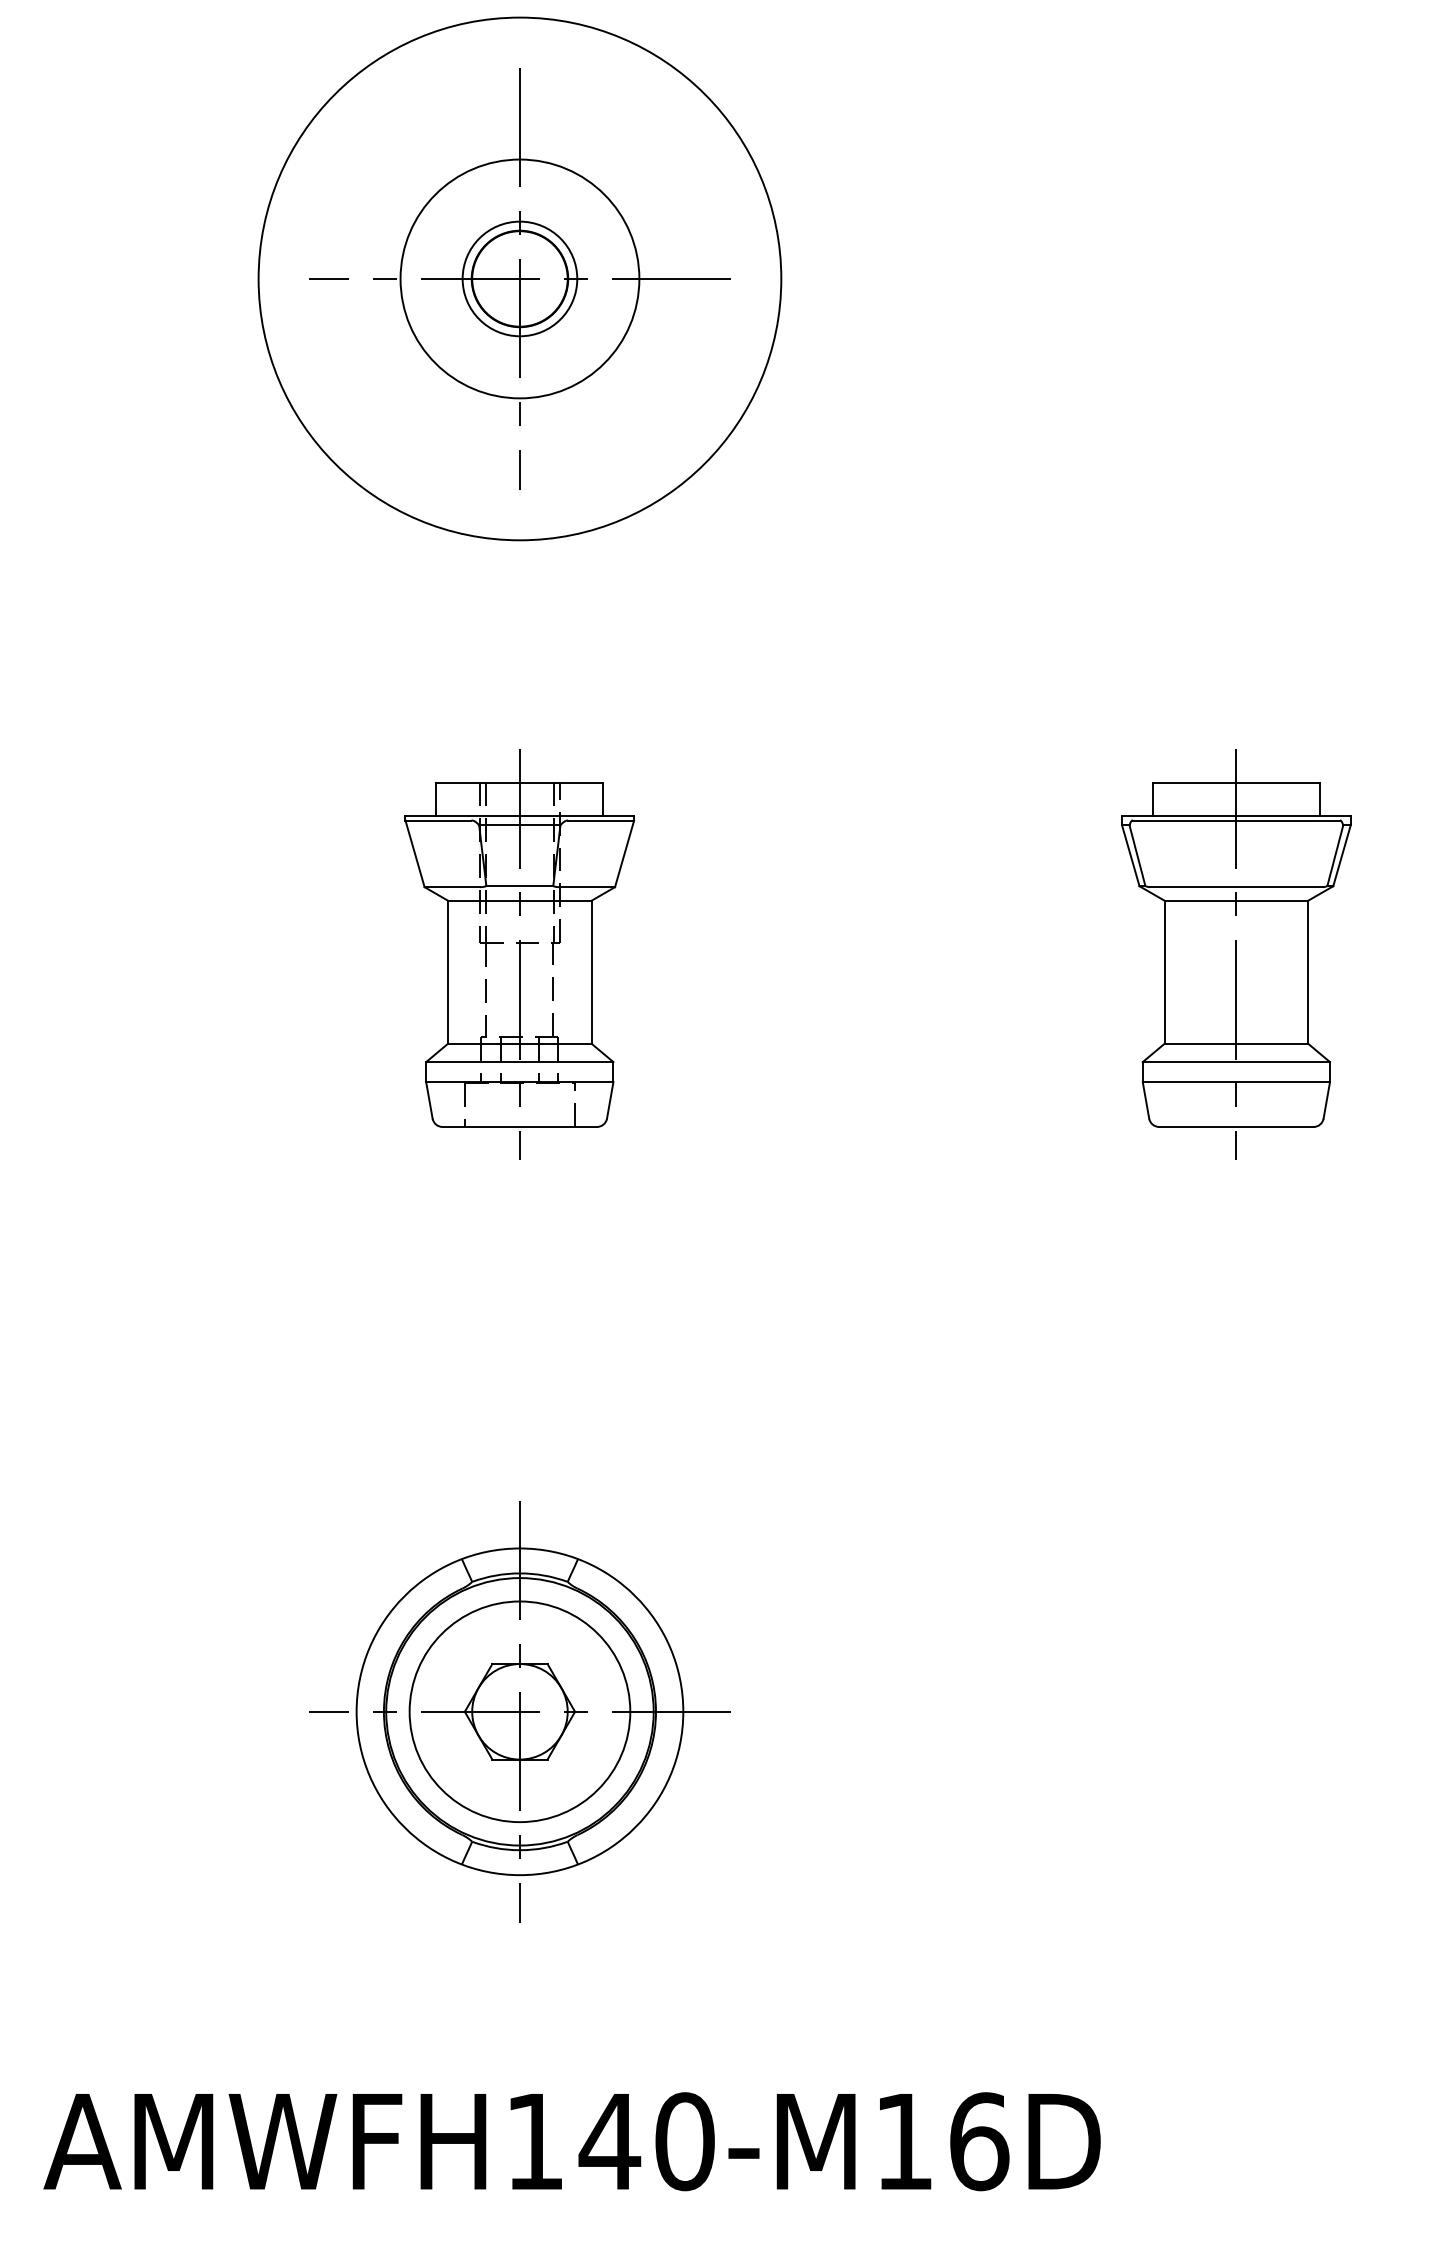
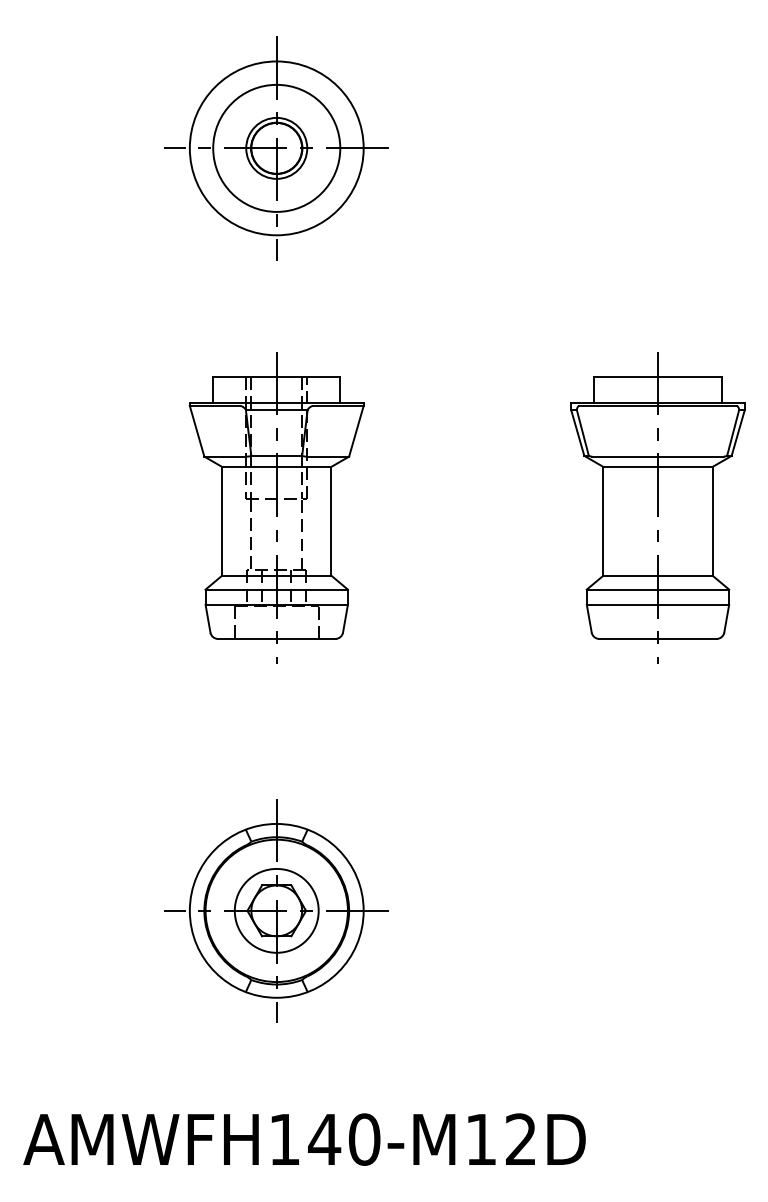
circle: (519, 279) -> (276, 148), size x0.62
part: (519, 953) -> (276, 507), size x1.43
part: (1235, 953) -> (657, 507), size x1.43
circle: (519, 1711) -> (276, 910), size x0.71
text: (979, 2141) -> (521, 1139), AMWFH140-M16D -> AMWFH140-M12D

